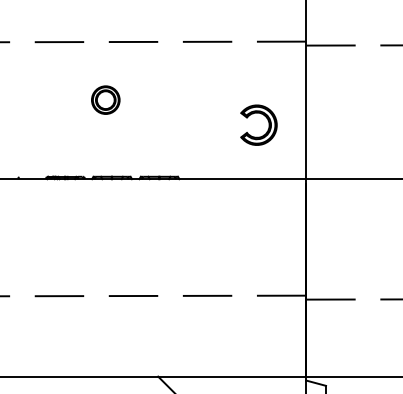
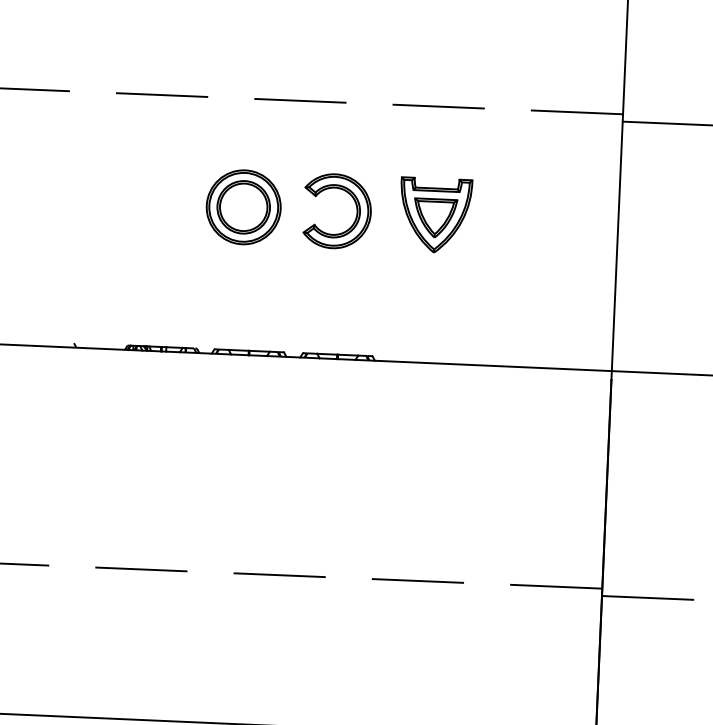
part: (105, 99) -> (243, 205), size x1.43
part: (208, 99) -> (435, 214), added
part: (267, 120) -> (353, 203), moved

